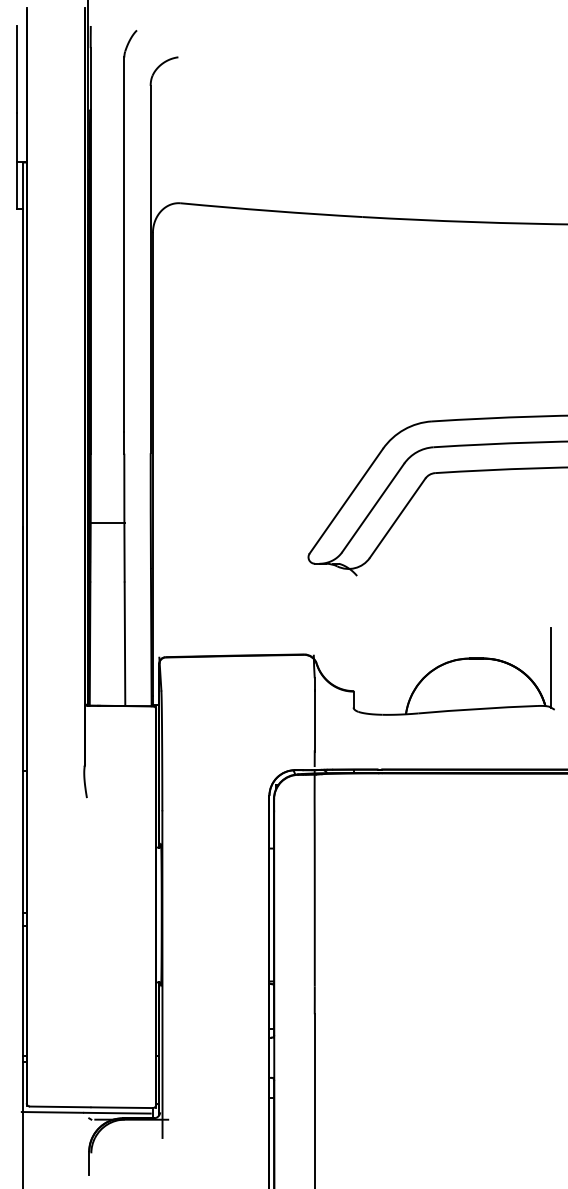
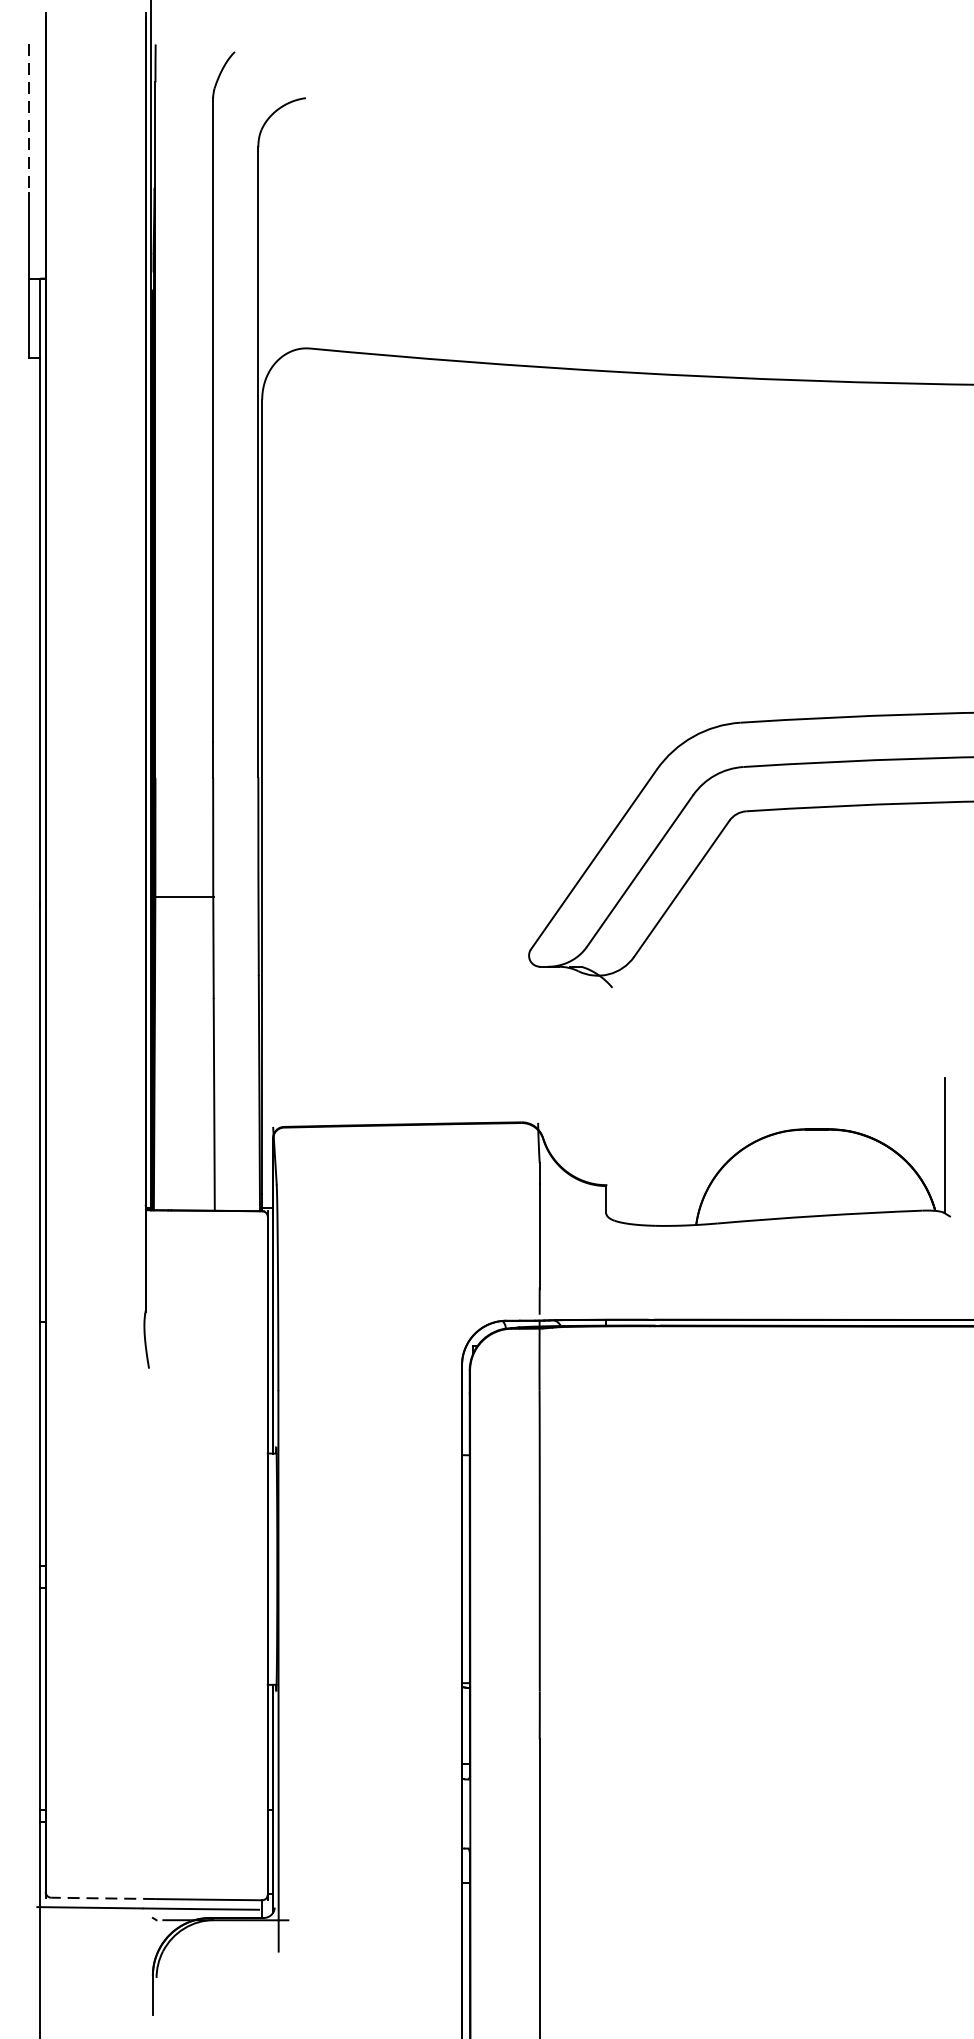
line: (17, 69) -> (29, 119), solid -> dashed
line: (59, 1106) -> (101, 1897), solid -> dashed

